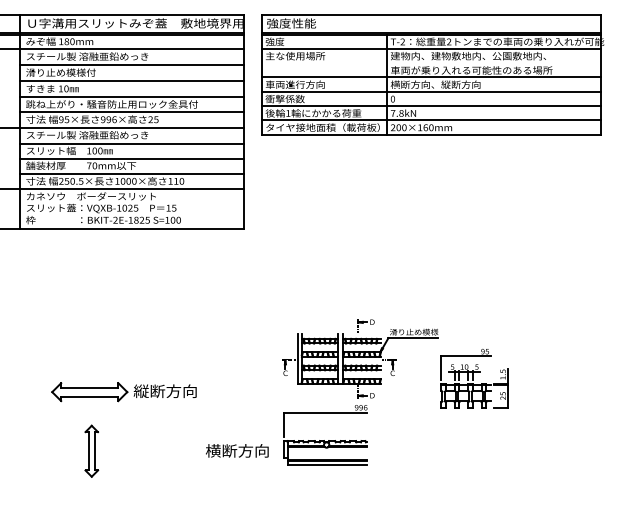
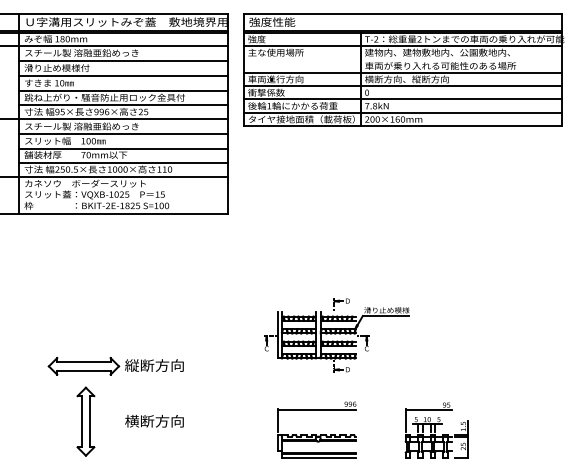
part: (474, 378) -> (436, 430), moved
part: (325, 435) -> (317, 430), moved
part: (91, 450) -> (85, 420), size x1.43
text: (237, 450) -> (154, 420), moved

